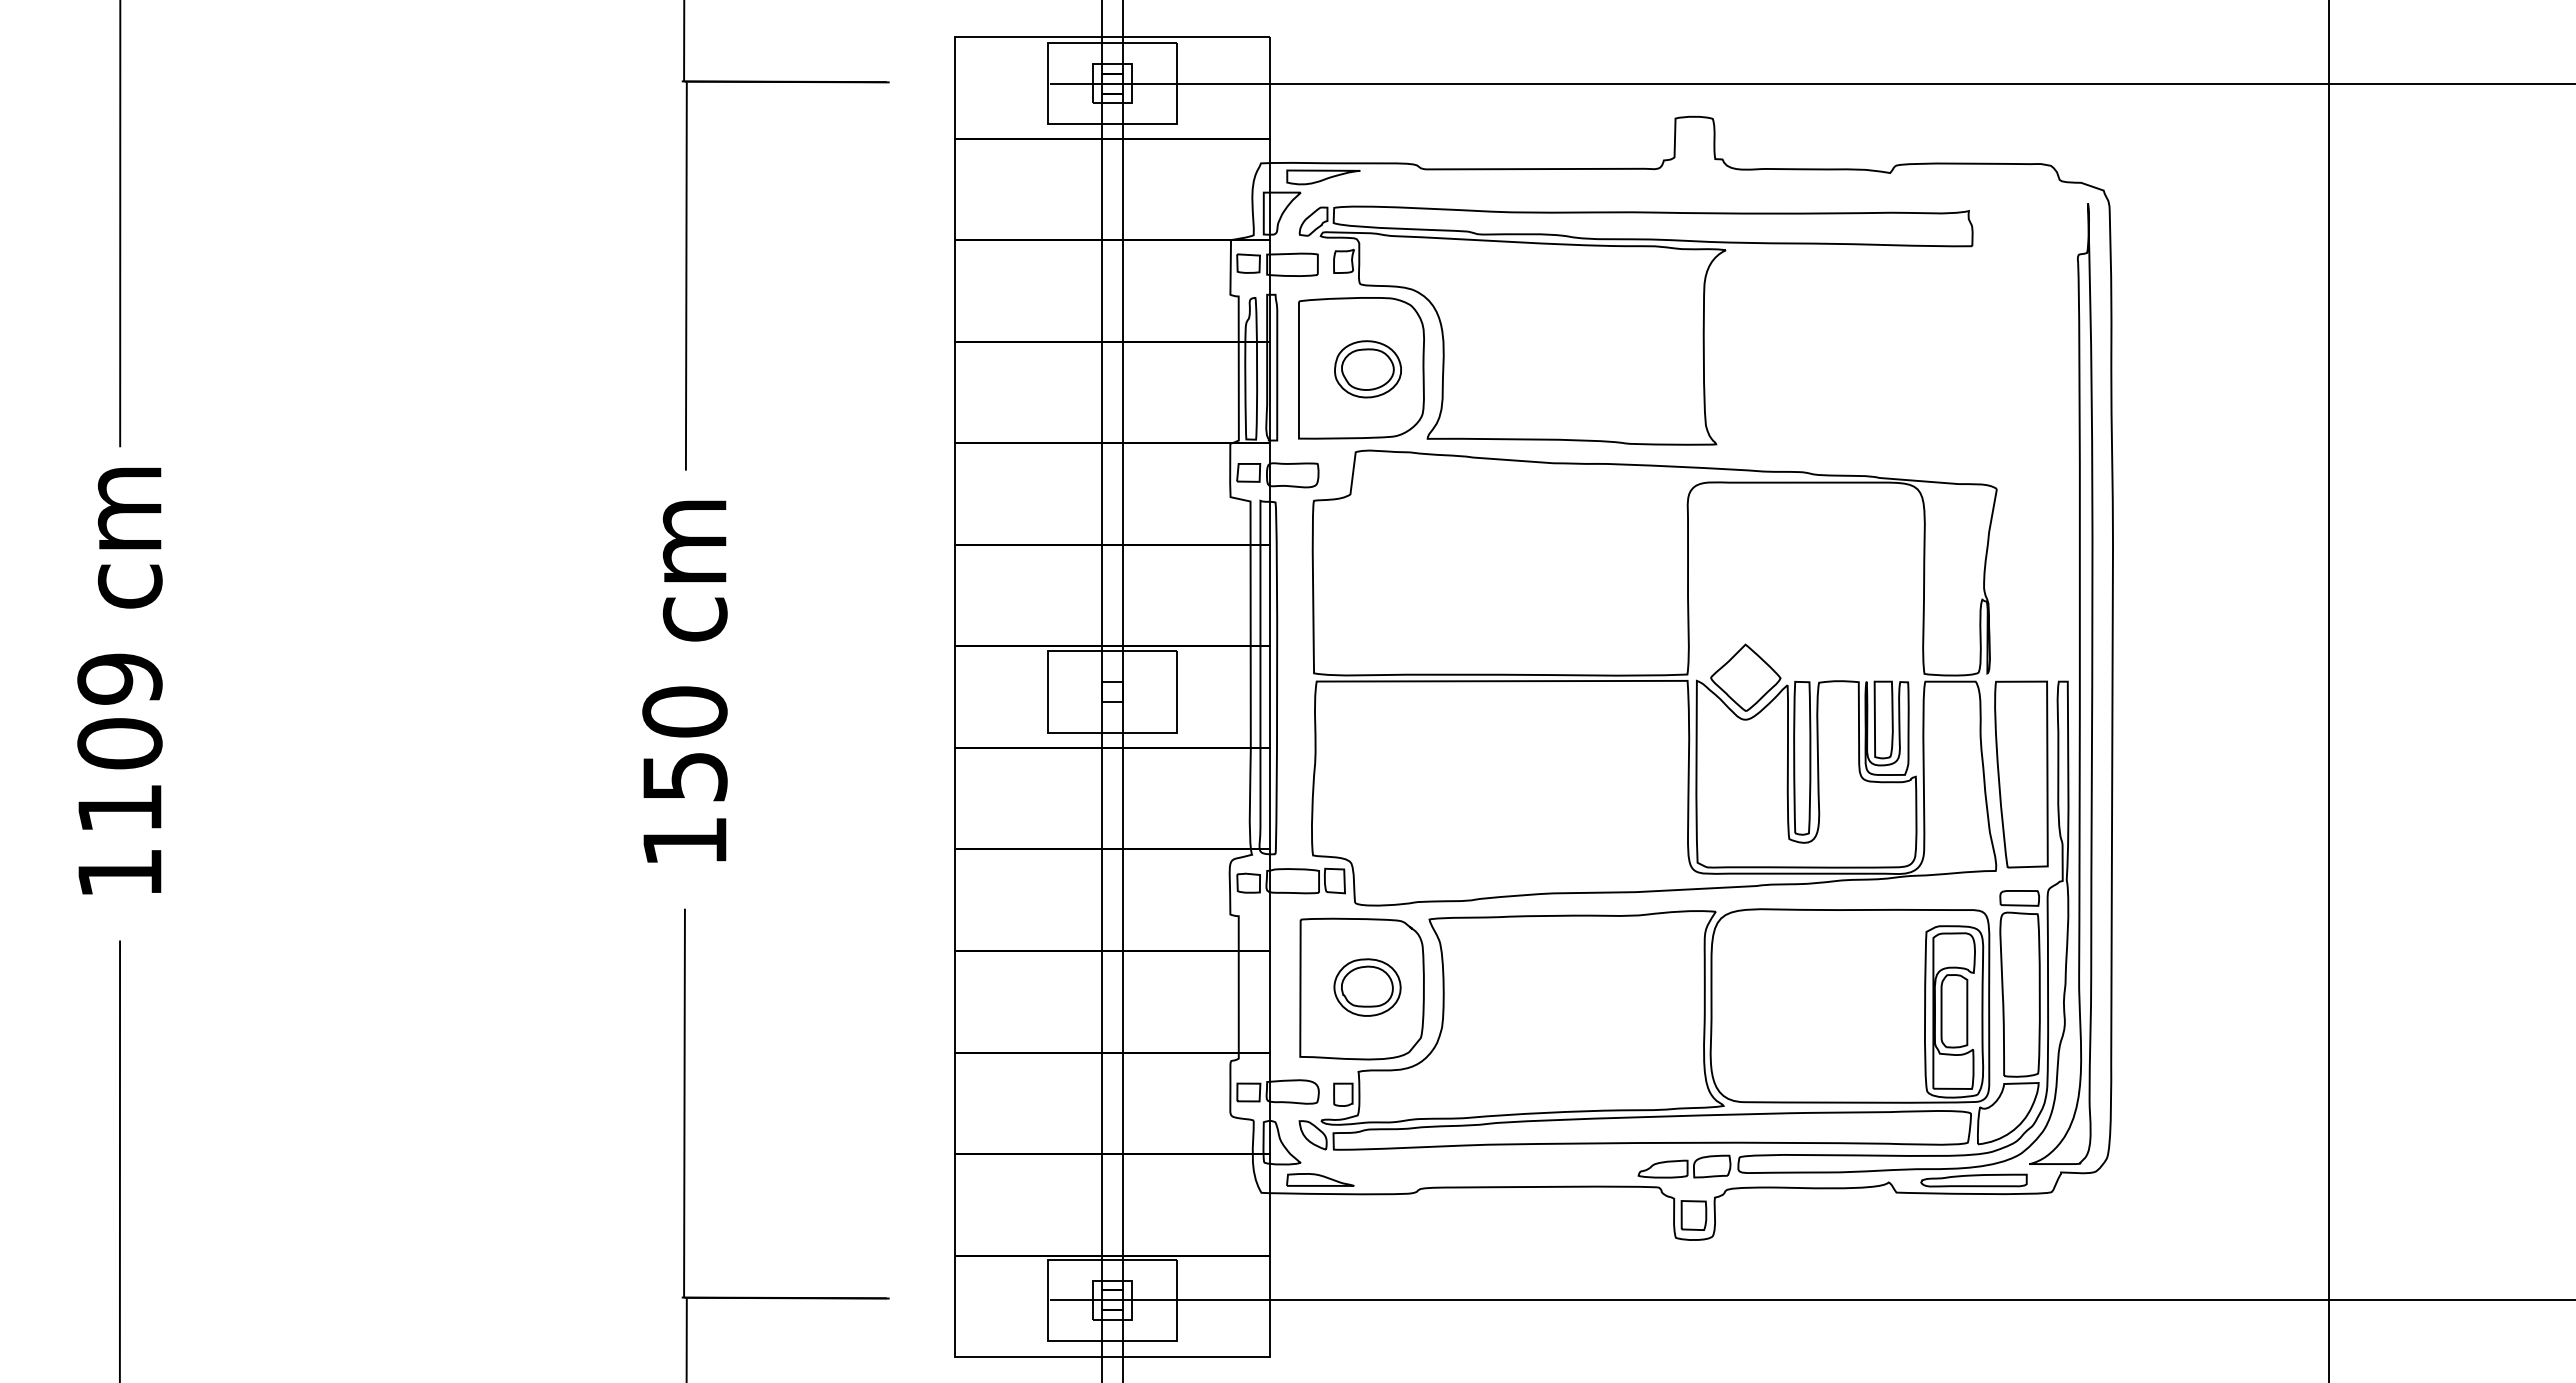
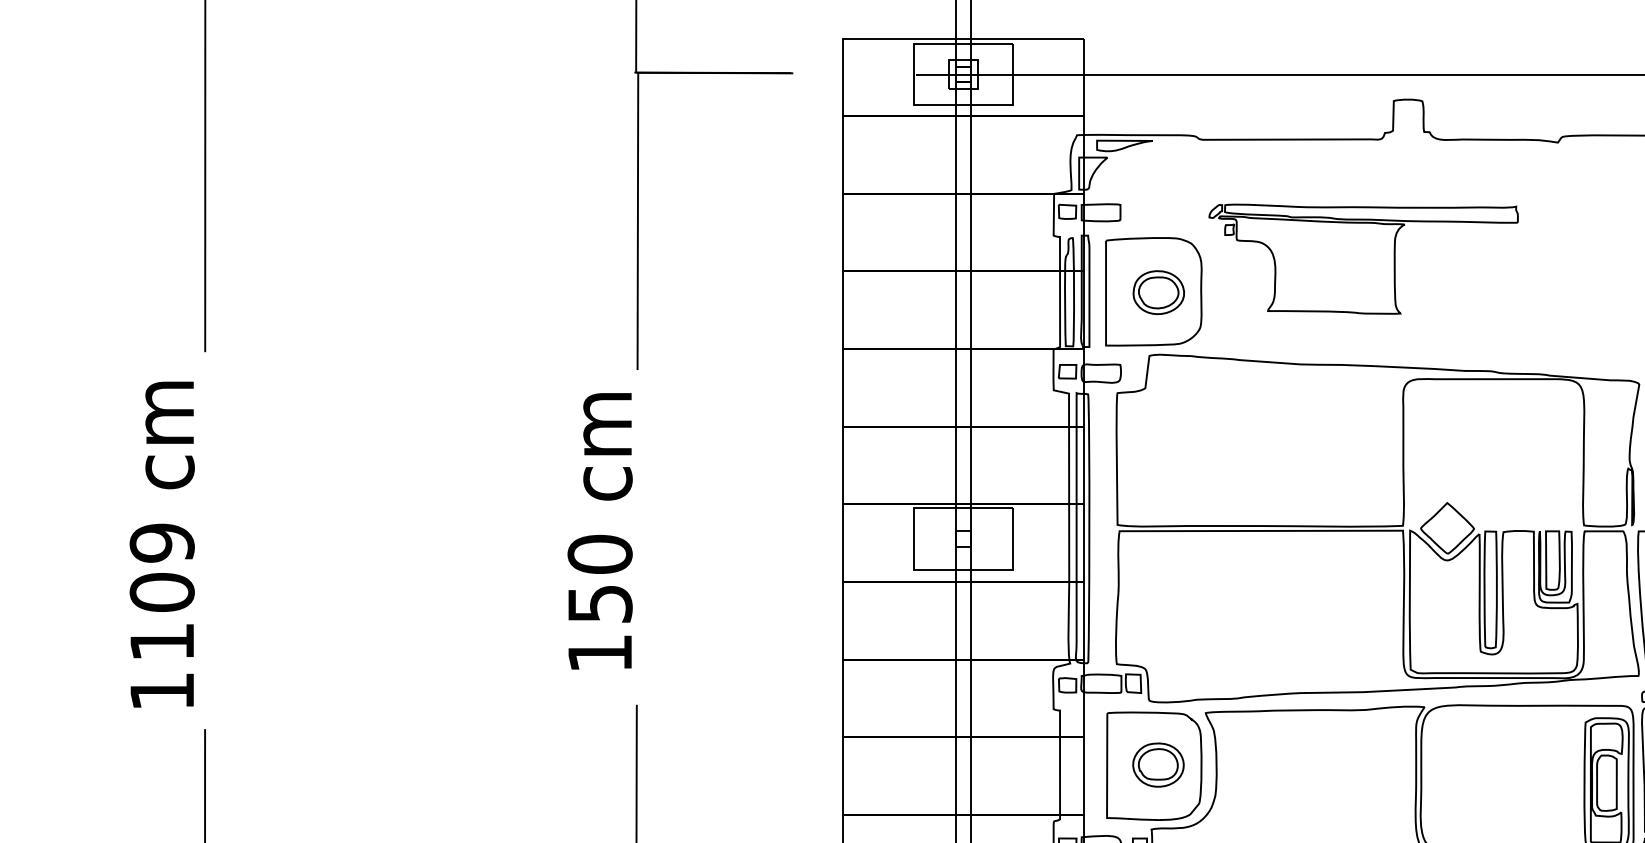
part: (1635, 325) -> (1363, 259), size x0.6
text: (119, 680) -> (161, 544), moved
text: (684, 681) -> (599, 531), moved

